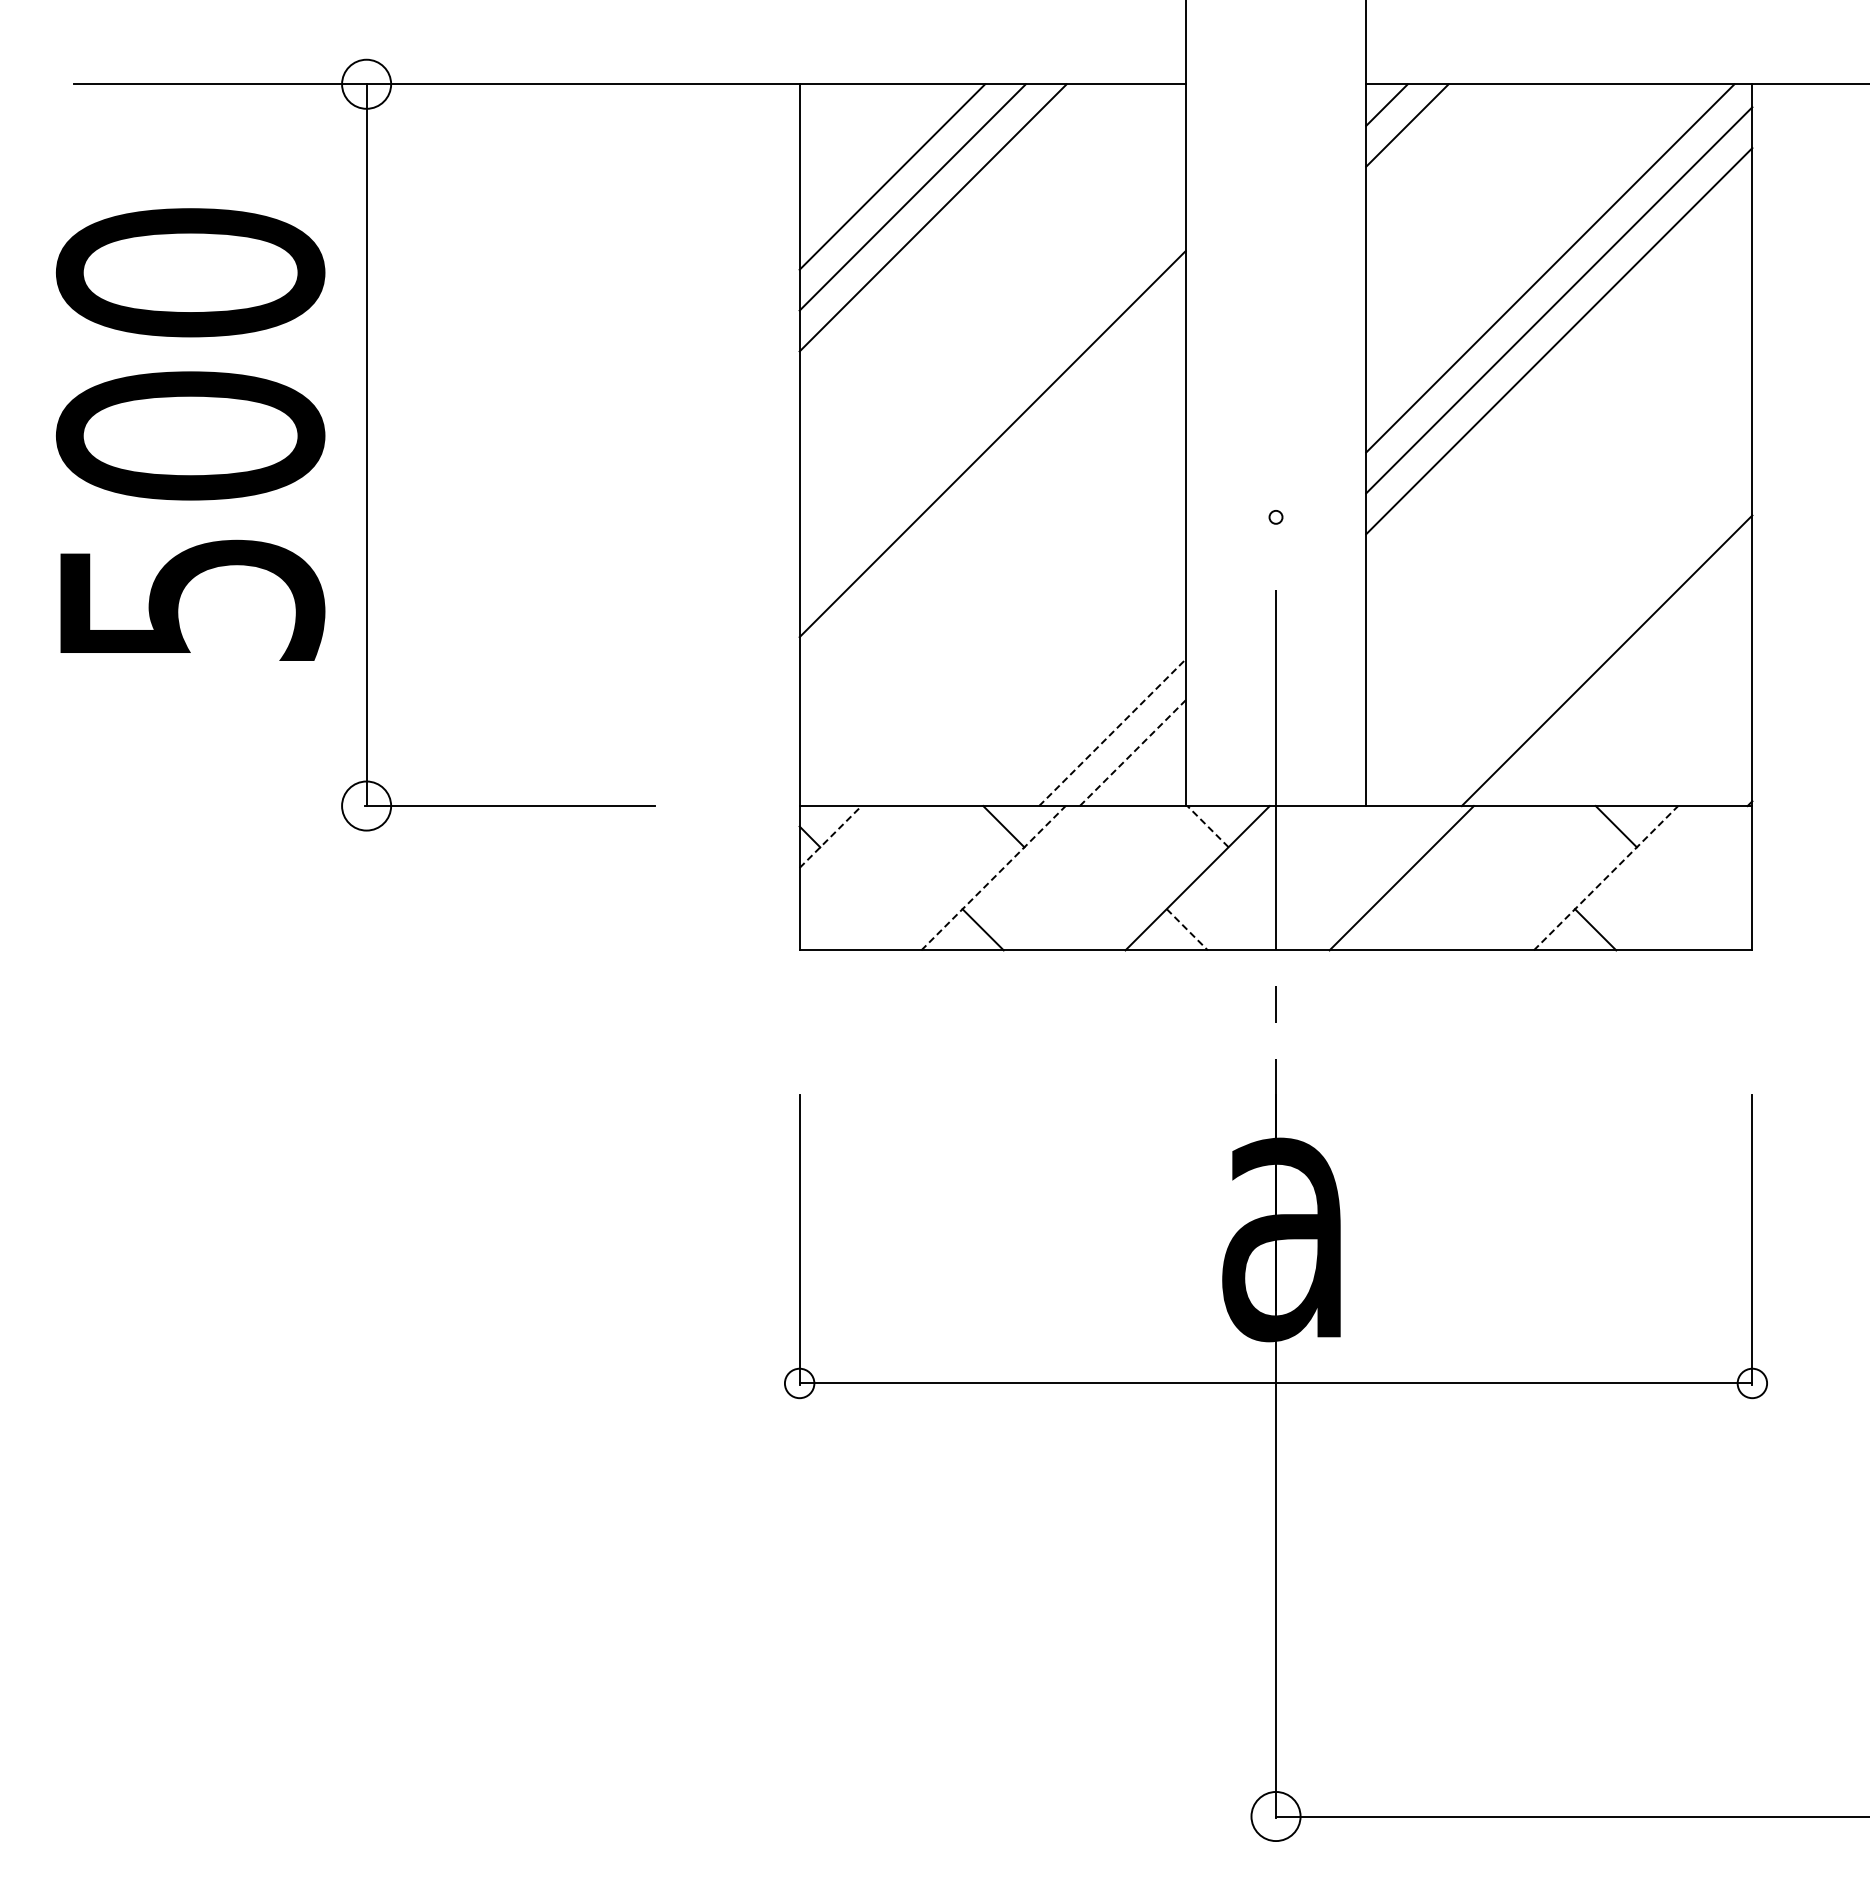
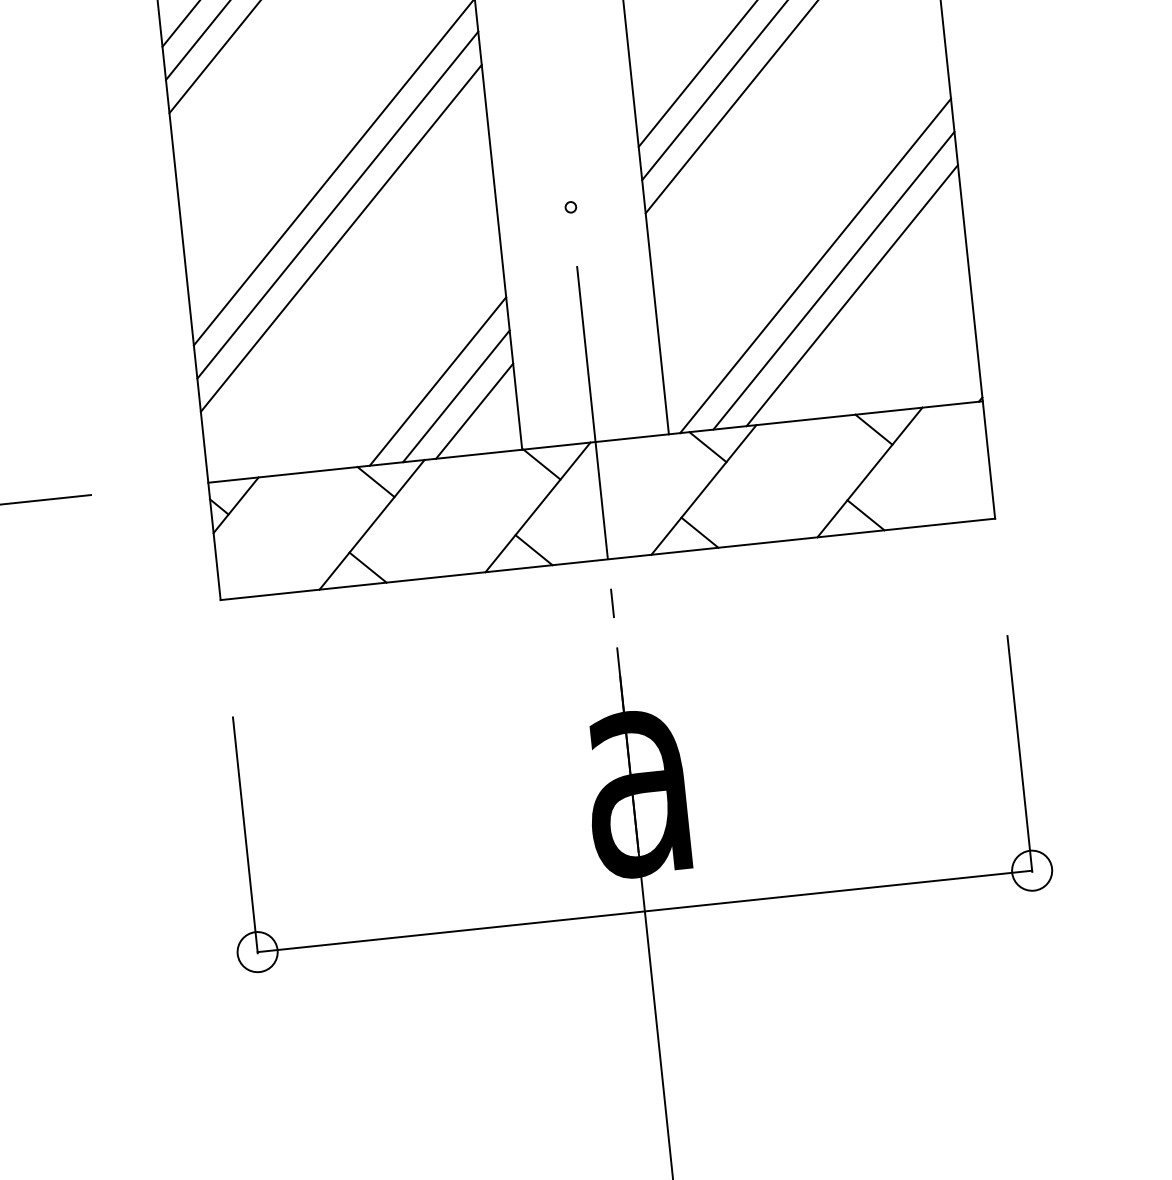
line: (992, 484) -> (337, 204), added
line: (992, 525) -> (341, 238), added
line: (1566, 619) -> (815, 265), added
line: (1586, 640) -> (833, 280), added
line: (1091, 712) -> (437, 381), added
line: (1112, 732) -> (456, 396), dashed -> solid
line: (1132, 753) -> (474, 411), dashed -> solid
line: (1207, 826) -> (541, 464), dashed -> solid
line: (1411, 826) -> (707, 447), added
line: (830, 837) -> (236, 505), dashed -> solid
line: (993, 877) -> (371, 524), dashed -> solid
line: (1606, 877) -> (870, 471), dashed -> solid
line: (1391, 929) -> (699, 532), added
line: (1187, 930) -> (534, 550), dashed -> solid
circle: (799, 1382) -> (257, 951), size x1.67
circle: (1751, 1382) -> (1031, 870), size x1.67

